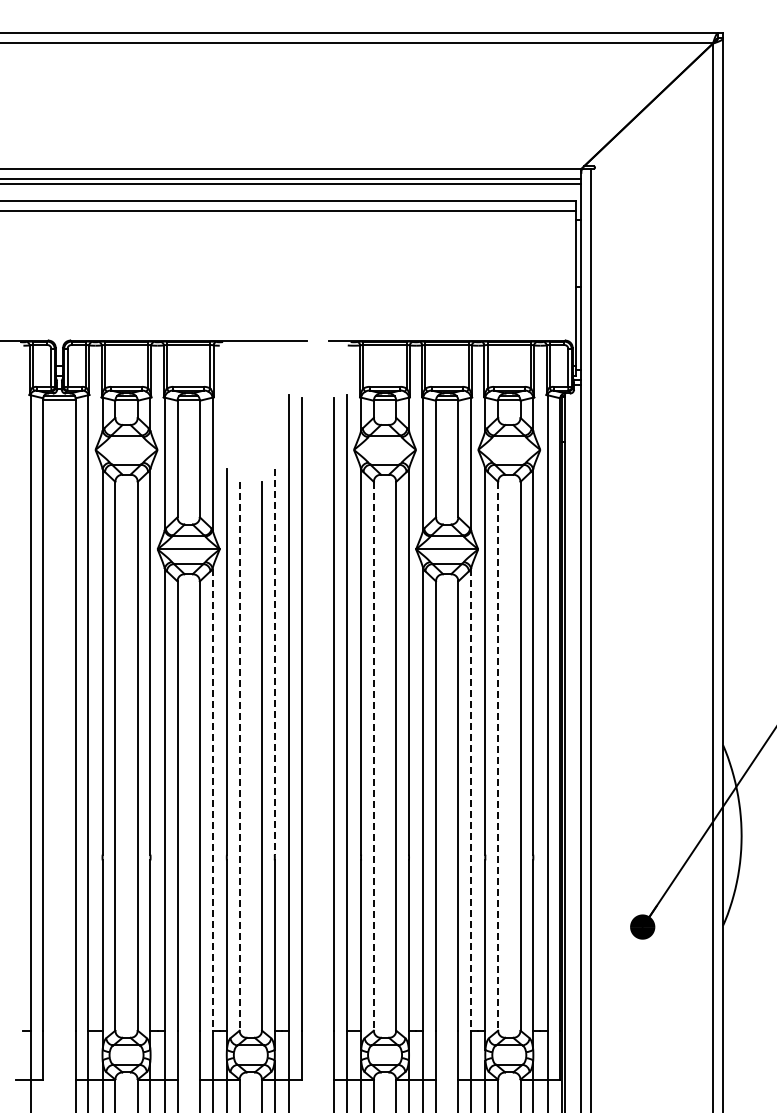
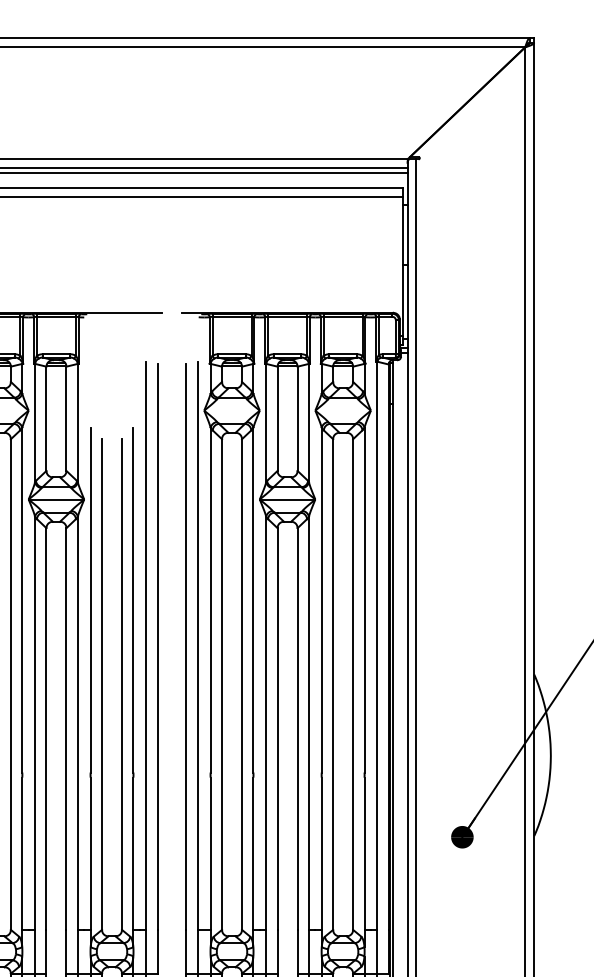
line: (274, 661) -> (133, 599), dashed -> solid
line: (239, 756) -> (101, 684), dashed -> solid
line: (373, 756) -> (221, 684), dashed -> solid
line: (498, 756) -> (333, 684), dashed -> solid
line: (212, 800) -> (77, 724), dashed -> solid
line: (471, 800) -> (309, 724), dashed -> solid

